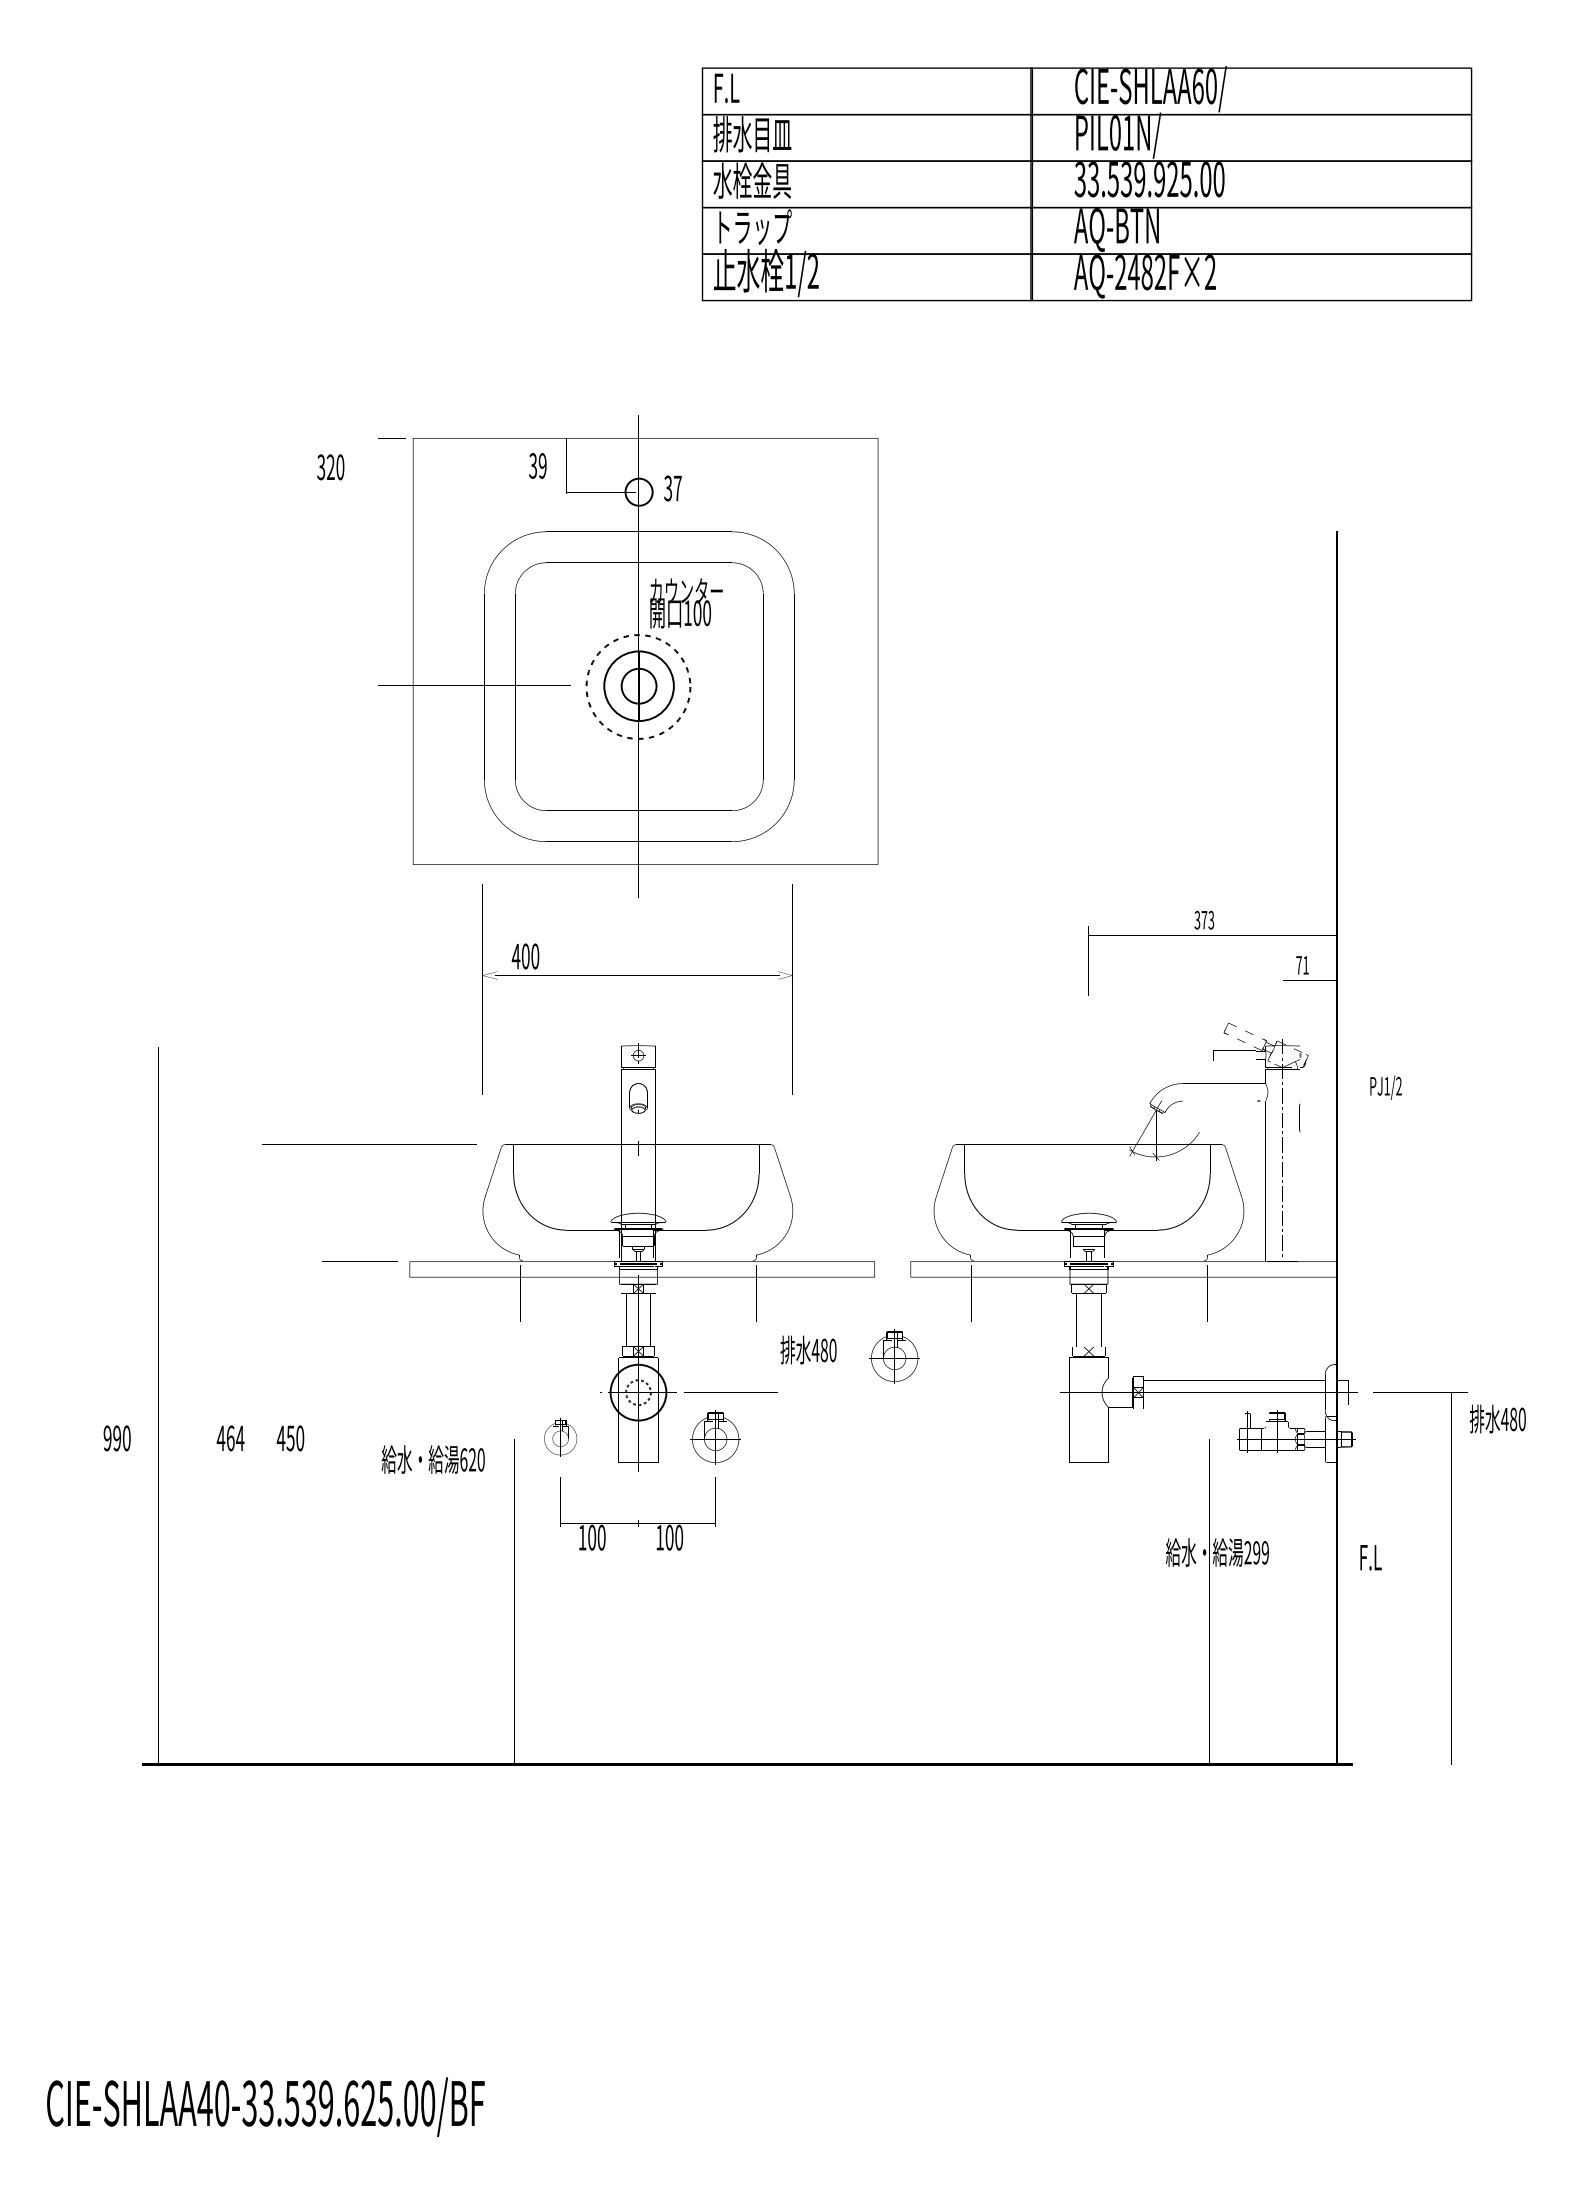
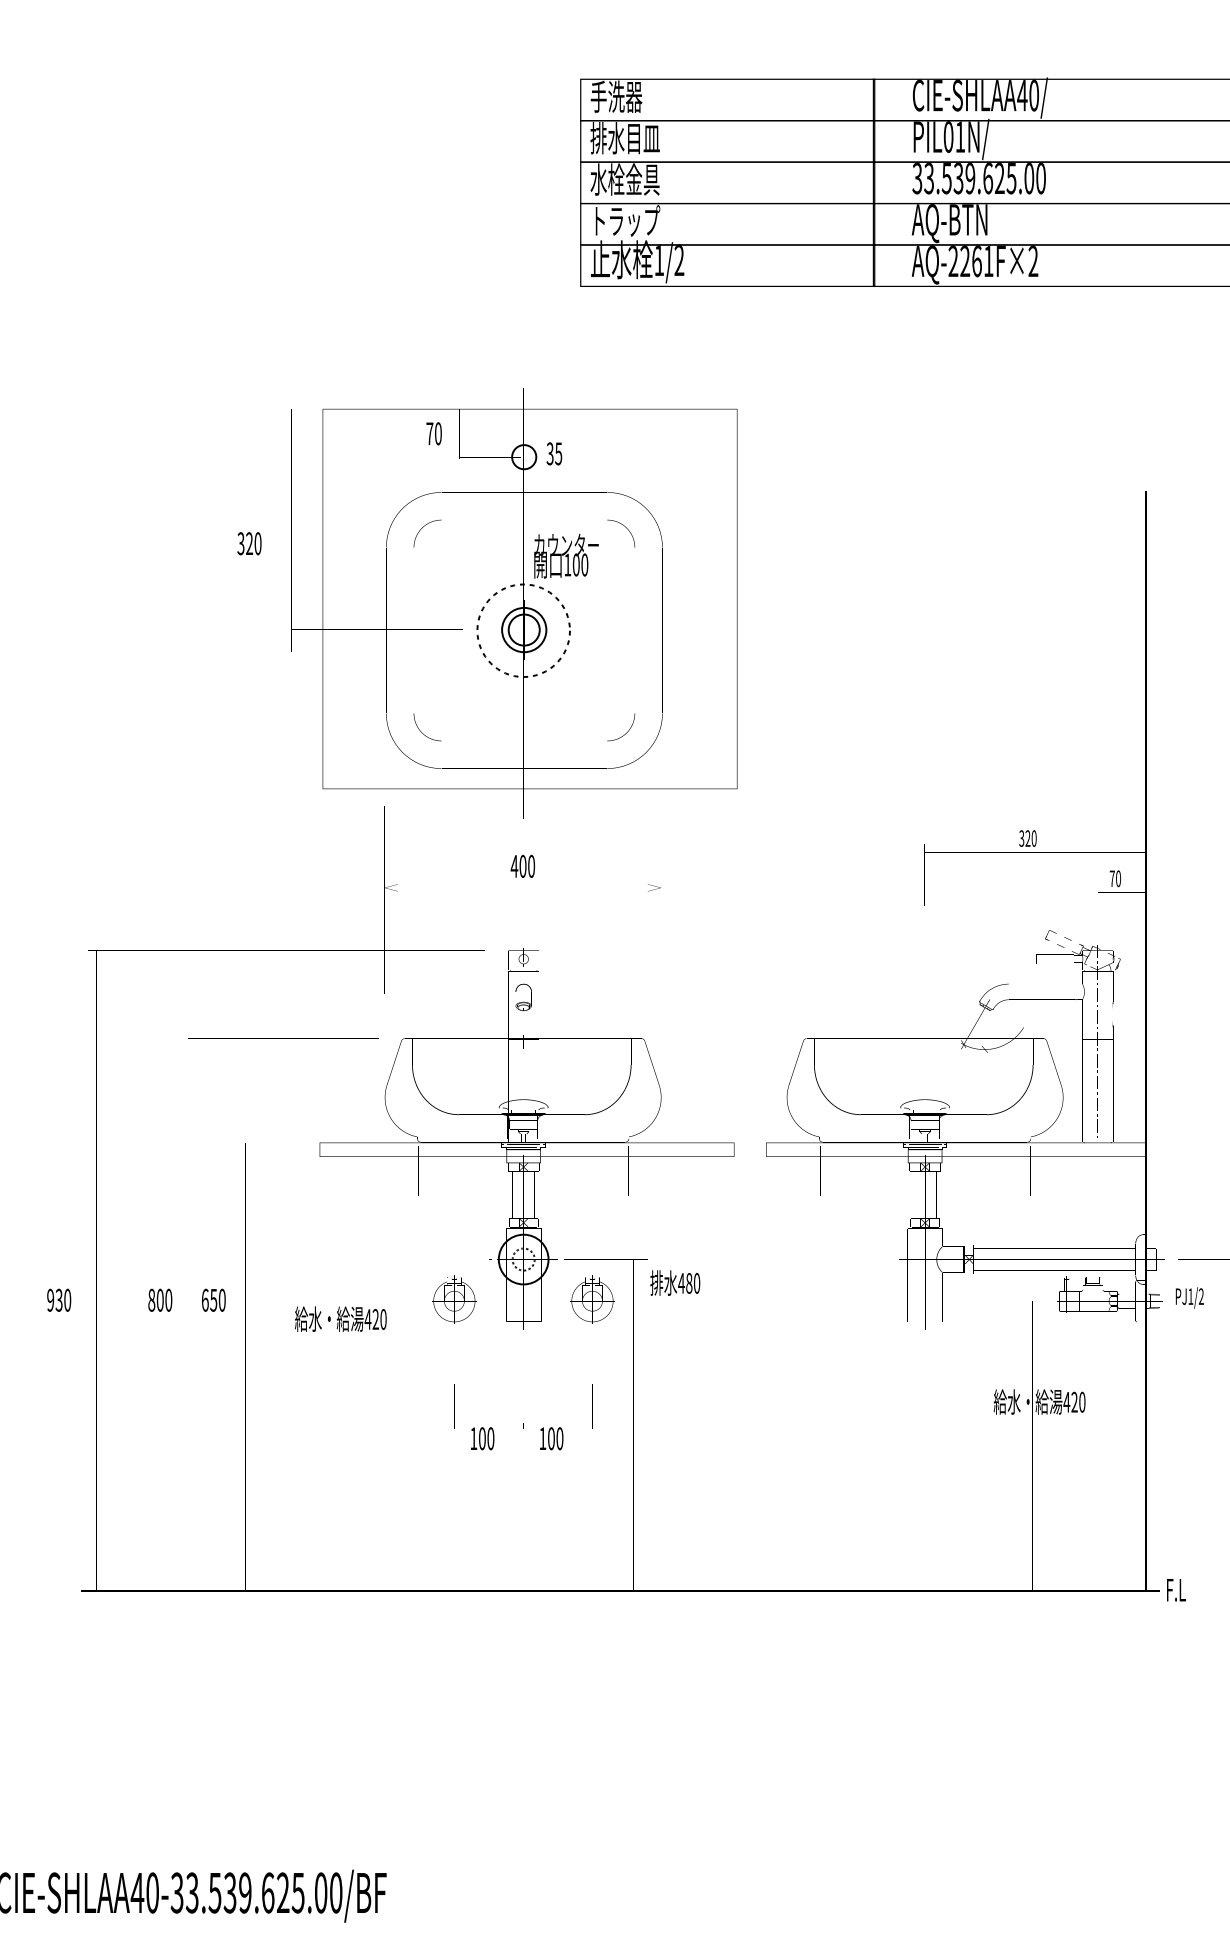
text: (1198, 86) -> (1022, 95), CIE-SHLAA60/ -> CIE-SHLAA40/
text: (742, 87) -> (616, 96), F.L -> 手洗器
text: (1159, 179) -> (987, 178), 33.539.925.00 -> 33.539.625.00
text: (1146, 272) -> (976, 261), AQ-2482F×2 -> AQ-2261F×2
text: (537, 465) -> (433, 433), 39 -> 70
text: (330, 467) -> (249, 543), moved
text: (677, 488) -> (558, 453), 37 -> 35
circle: (638, 686) -> (523, 630), size x0.71
text: (1207, 919) -> (1030, 837), 373 -> 320
text: (525, 956) -> (522, 866), moved
text: (1305, 965) -> (1118, 878), 71 -> 70
text: (1385, 1087) -> (1189, 1297), moved
text: (808, 1349) -> (675, 1282), moved
part: (894, 1356) -> (751, 1227), removed
part: (560, 1437) -> (454, 1299), size x1.43
text: (117, 1438) -> (59, 1300), 990 -> 930
text: (230, 1438) -> (160, 1300), 464 -> 800
text: (280, 1438) -> (204, 1300), 450 -> 650
text: (463, 1459) -> (367, 1319), 620 -> 420
text: (637, 1513) -> (522, 1417), moved
text: (1256, 1552) -> (1074, 1402), 299 -> 420
text: (1370, 1557) -> (1175, 1590), moved

